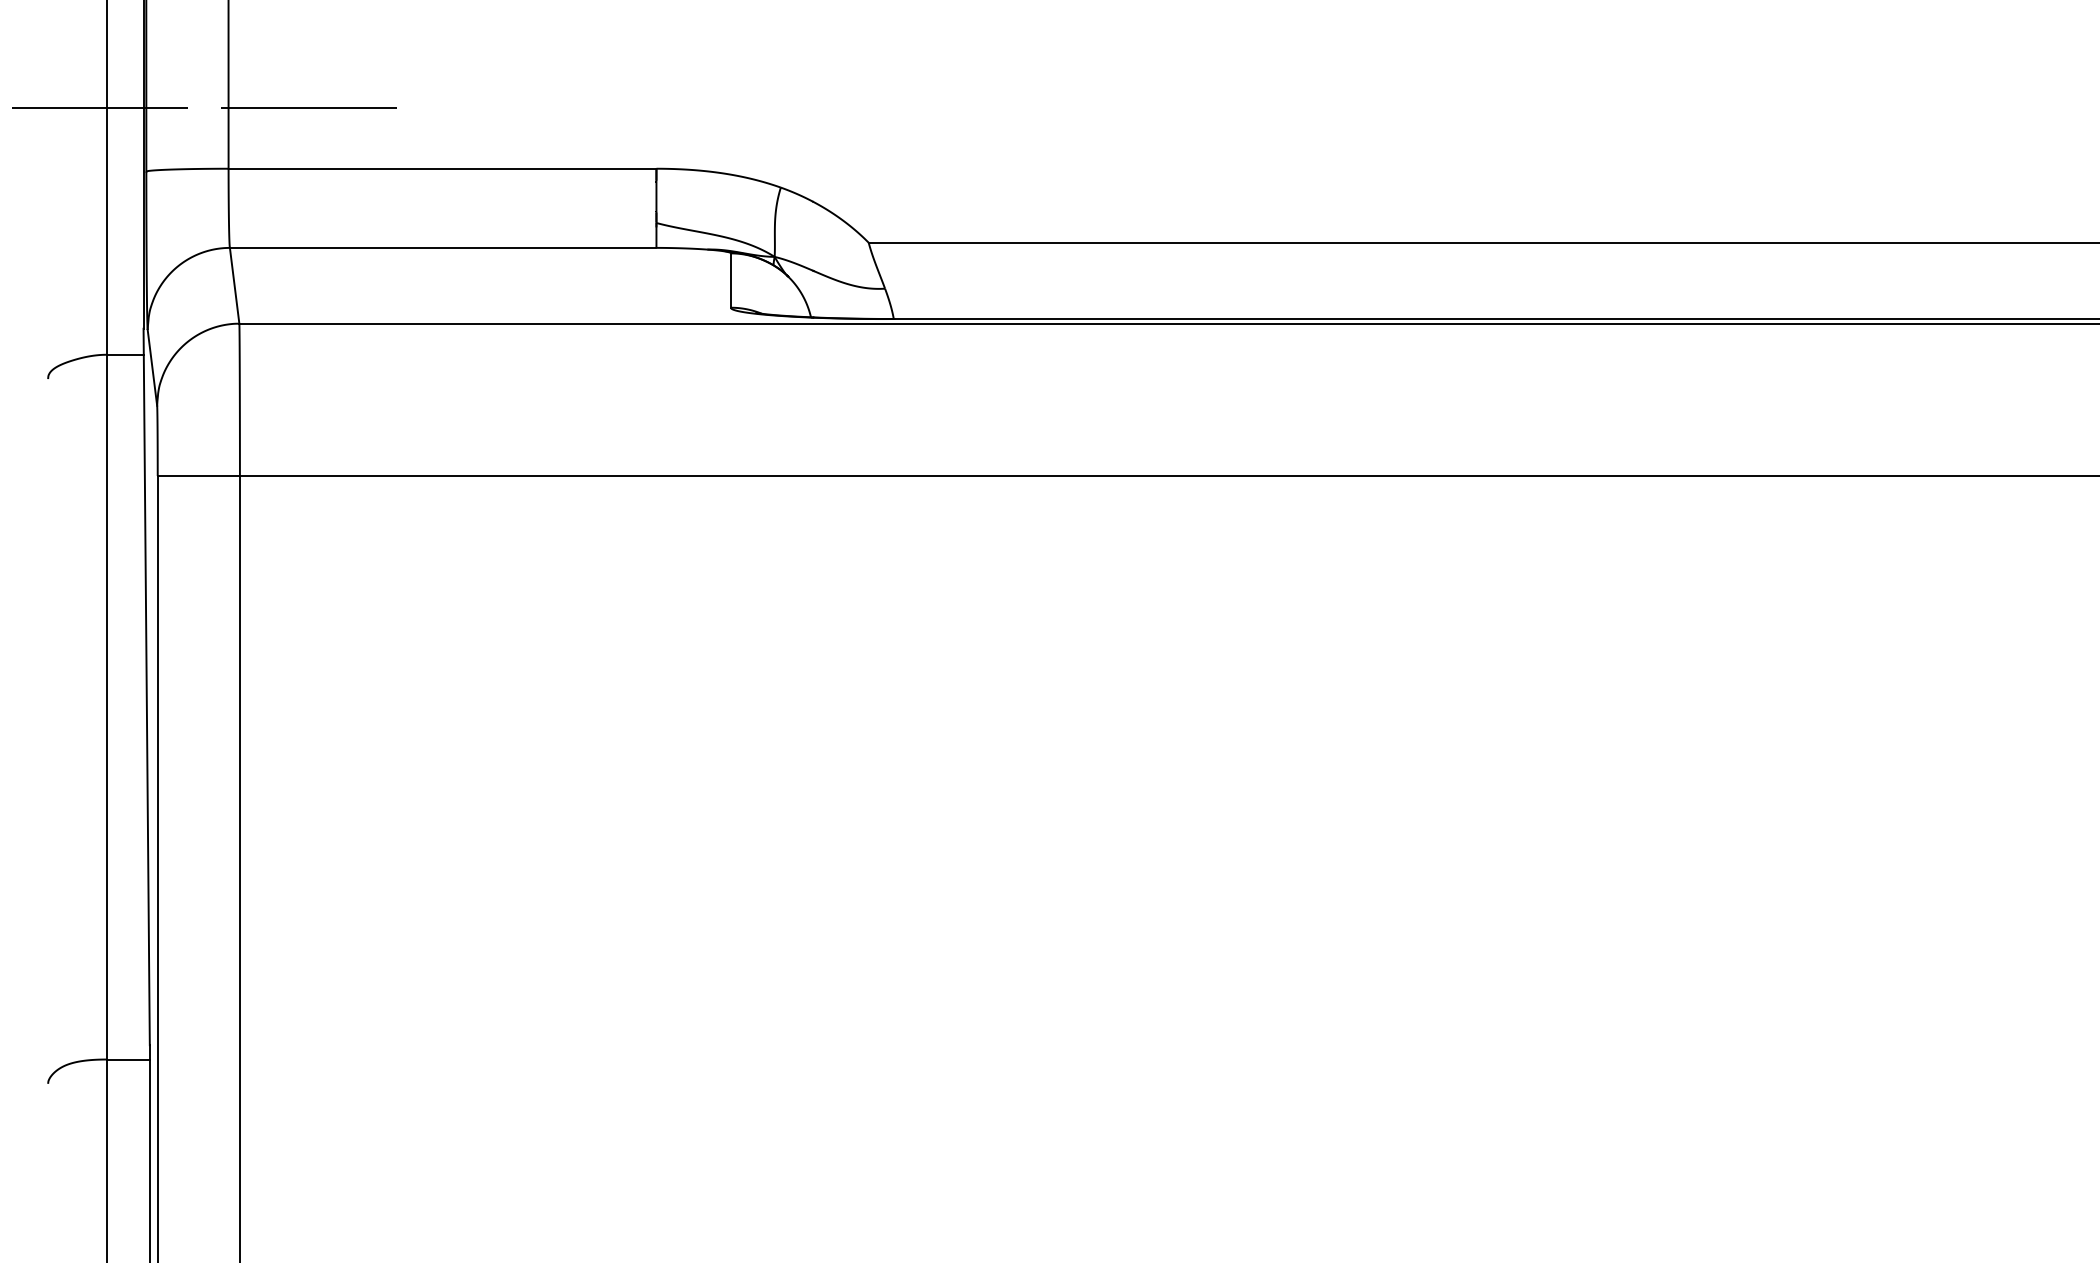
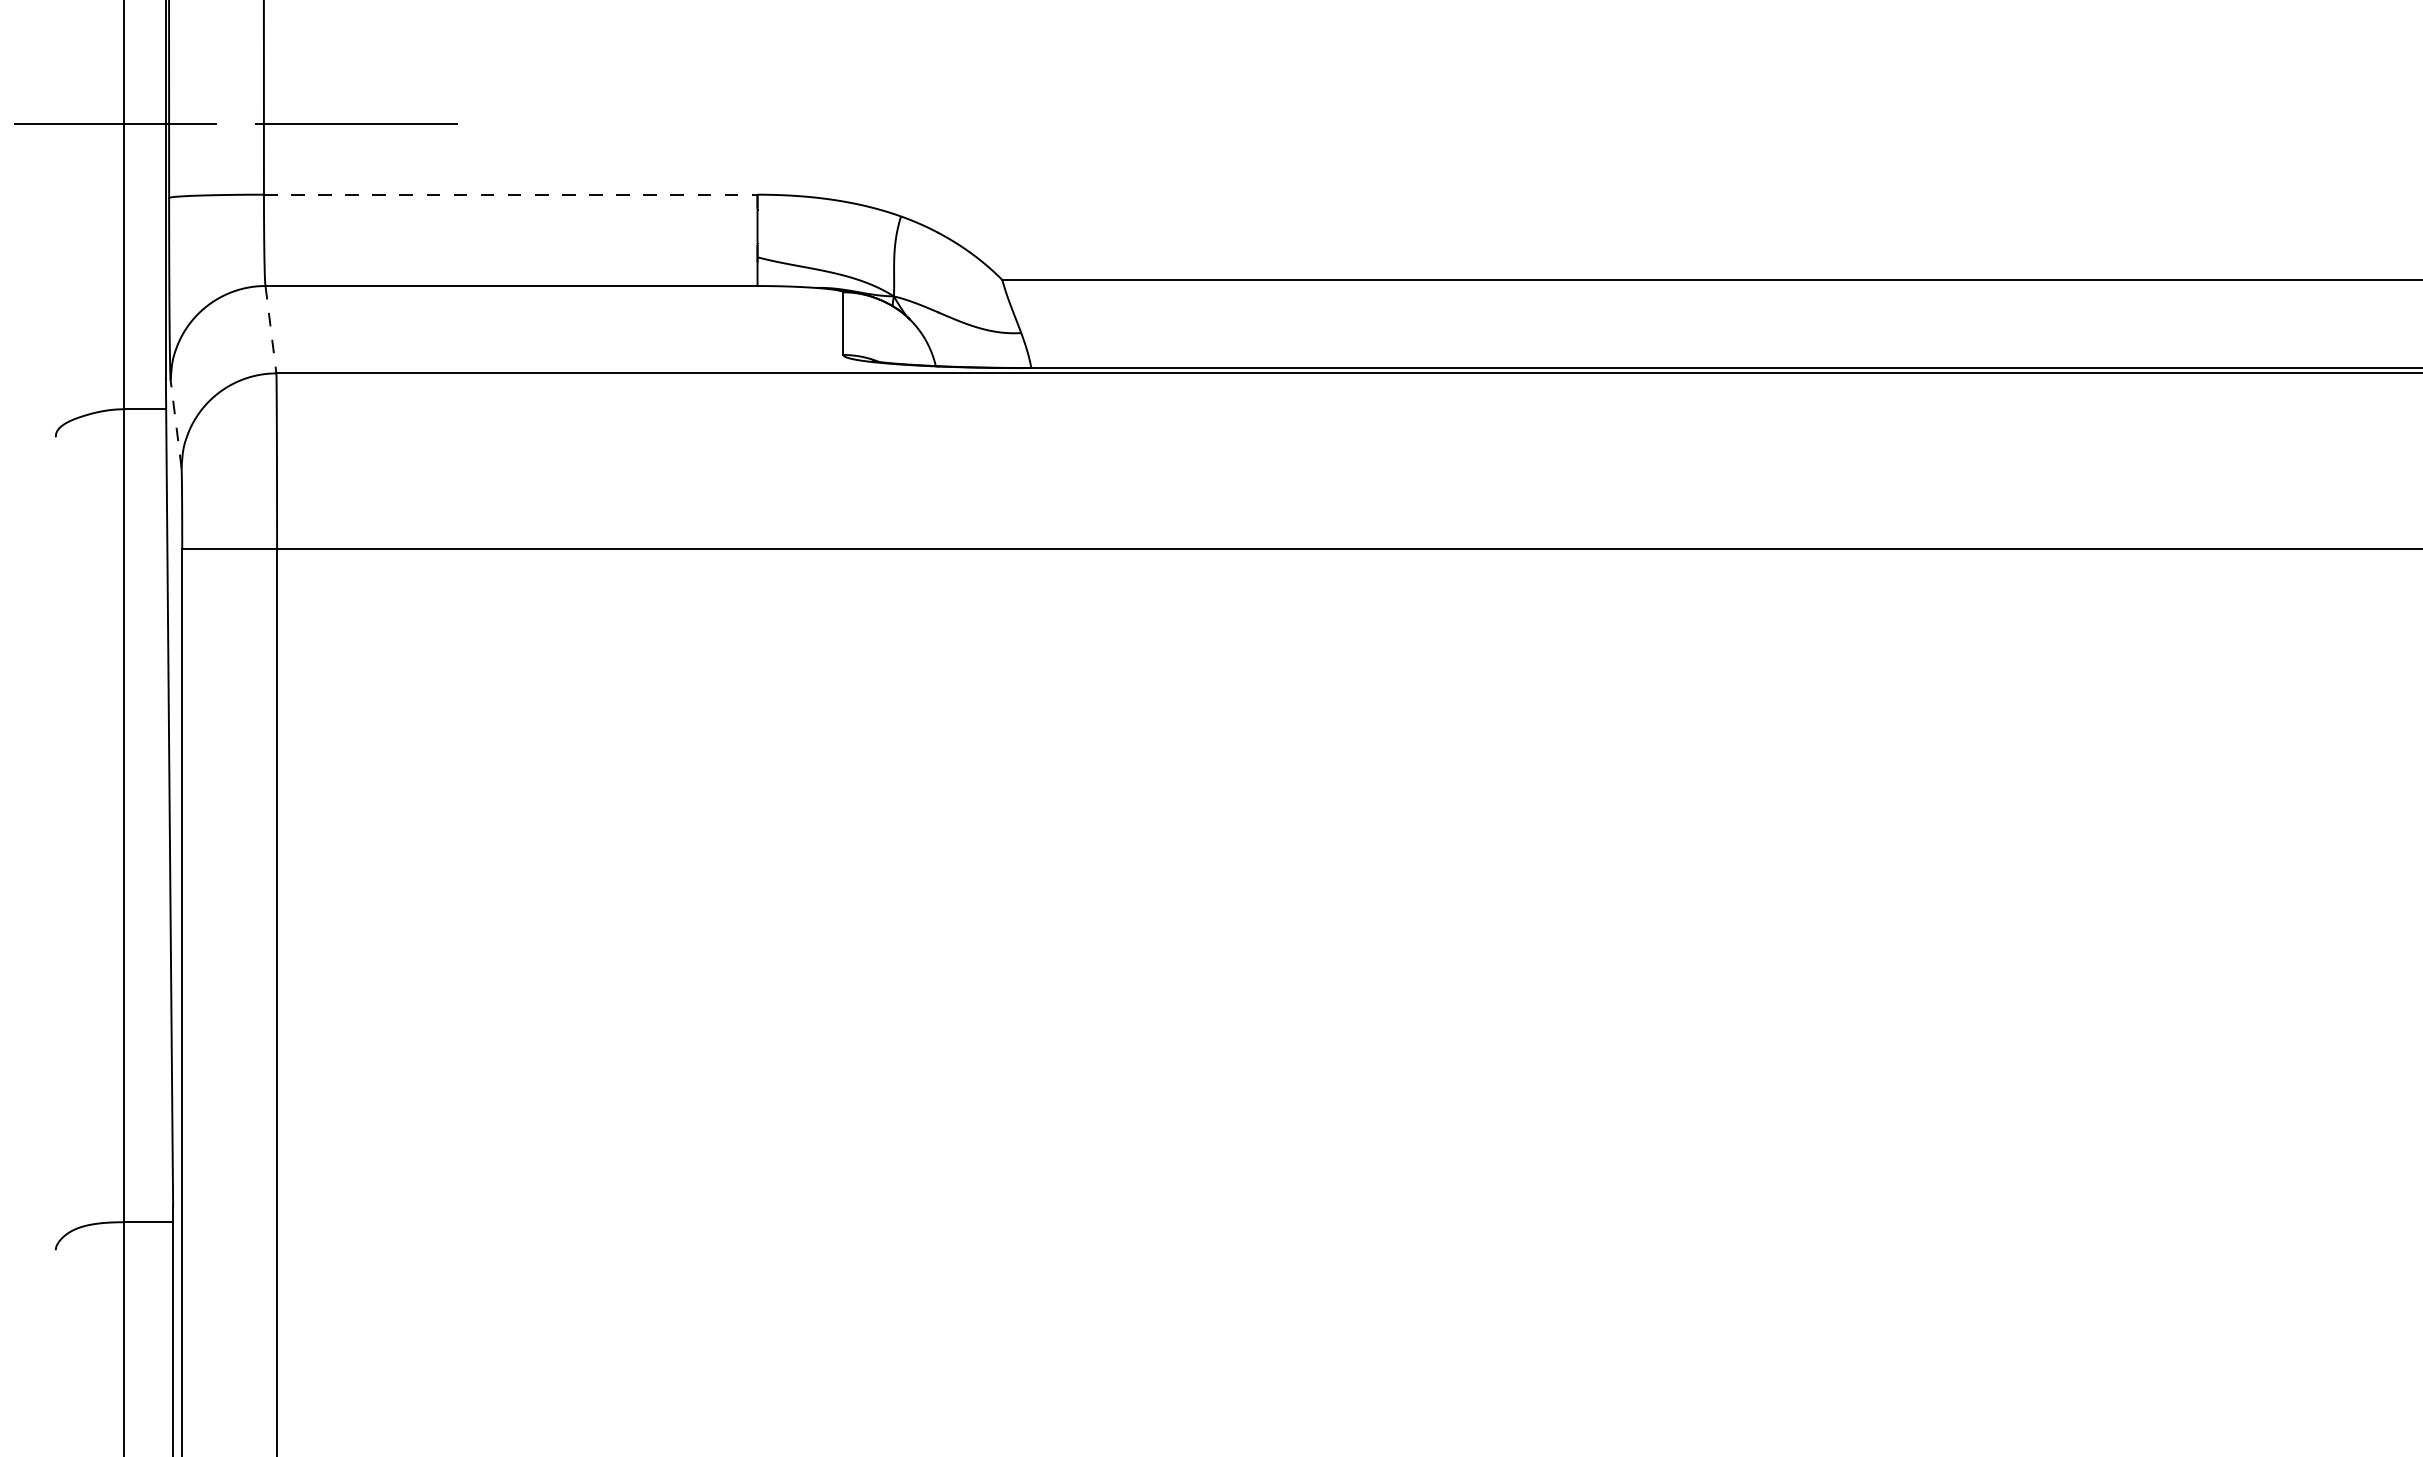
line: (442, 168) -> (510, 194), solid -> dashed
line: (235, 286) -> (271, 330), solid -> dashed
line: (152, 367) -> (176, 423), solid -> dashed

